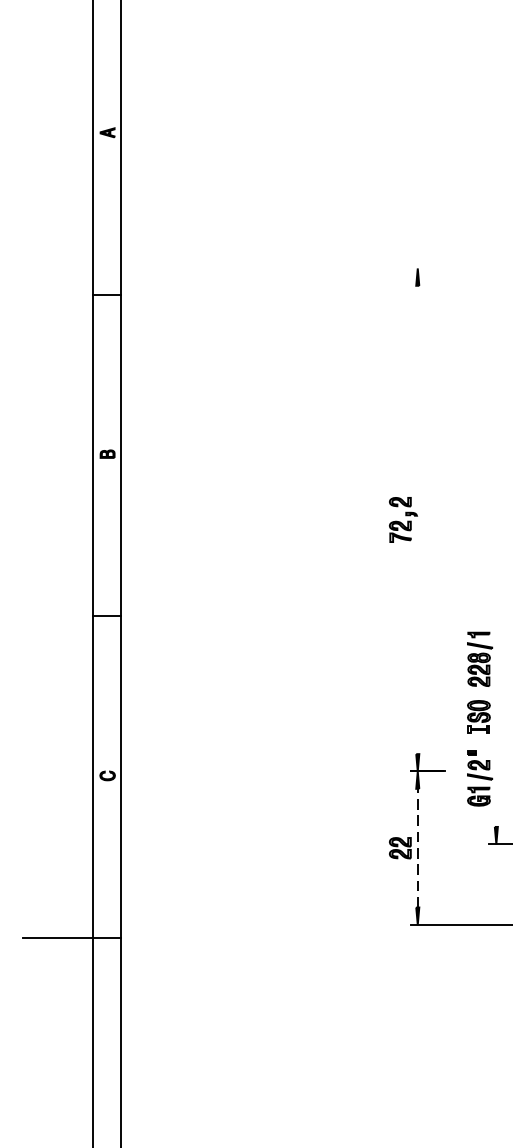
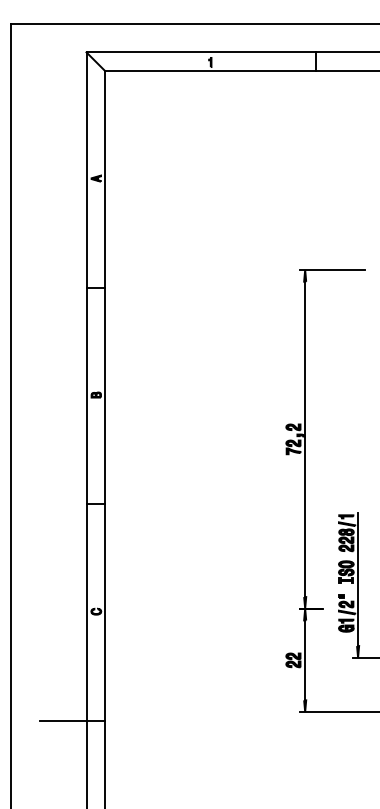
line: (458, 269) -> (332, 270), added
line: (418, 520) -> (305, 439), added
line: (496, 728) -> (358, 579), added
line: (418, 848) -> (305, 660), dashed -> solid

